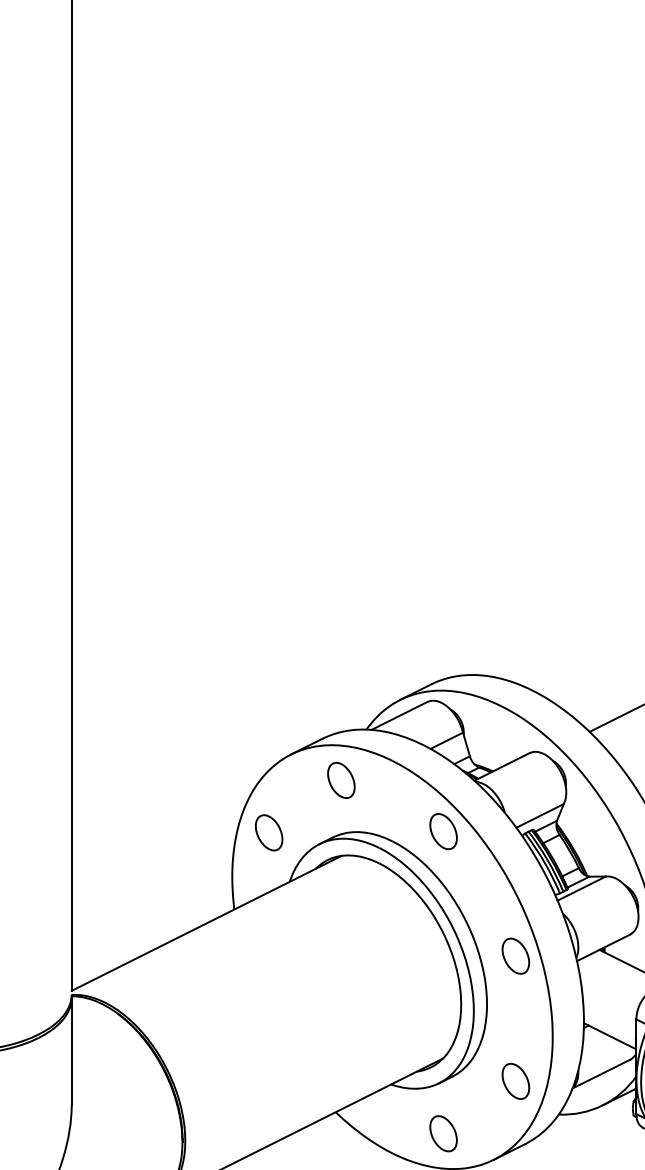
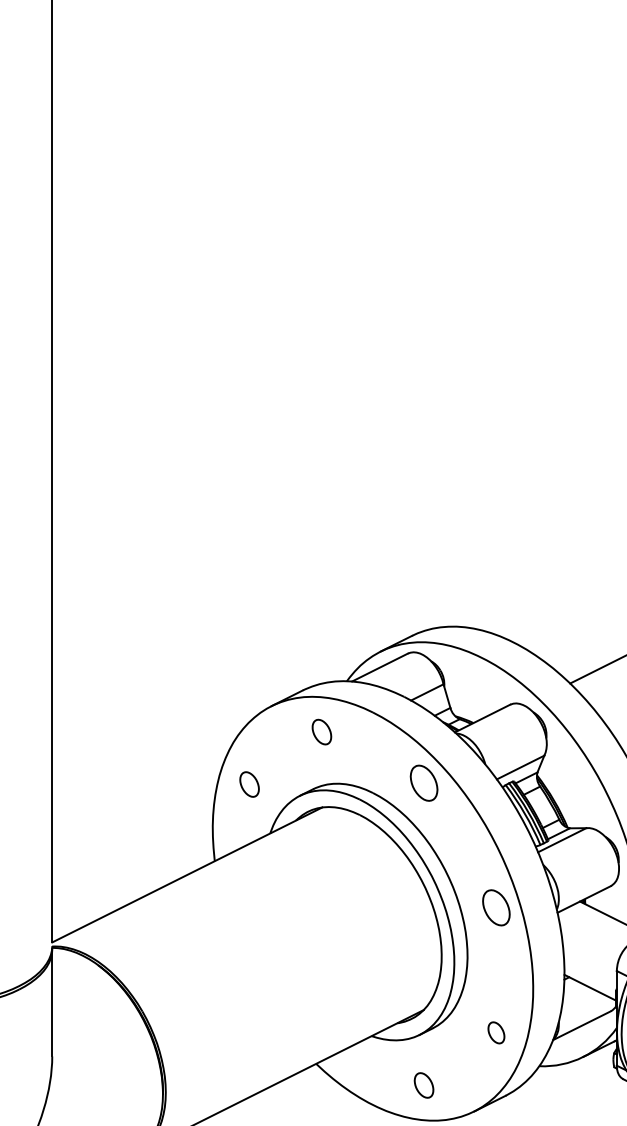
part: (341, 780) -> (322, 732), size x0.7
part: (268, 832) -> (249, 784), size x0.7
part: (515, 1080) -> (496, 1032), size x0.6
part: (443, 1133) -> (424, 1085), size x0.7

